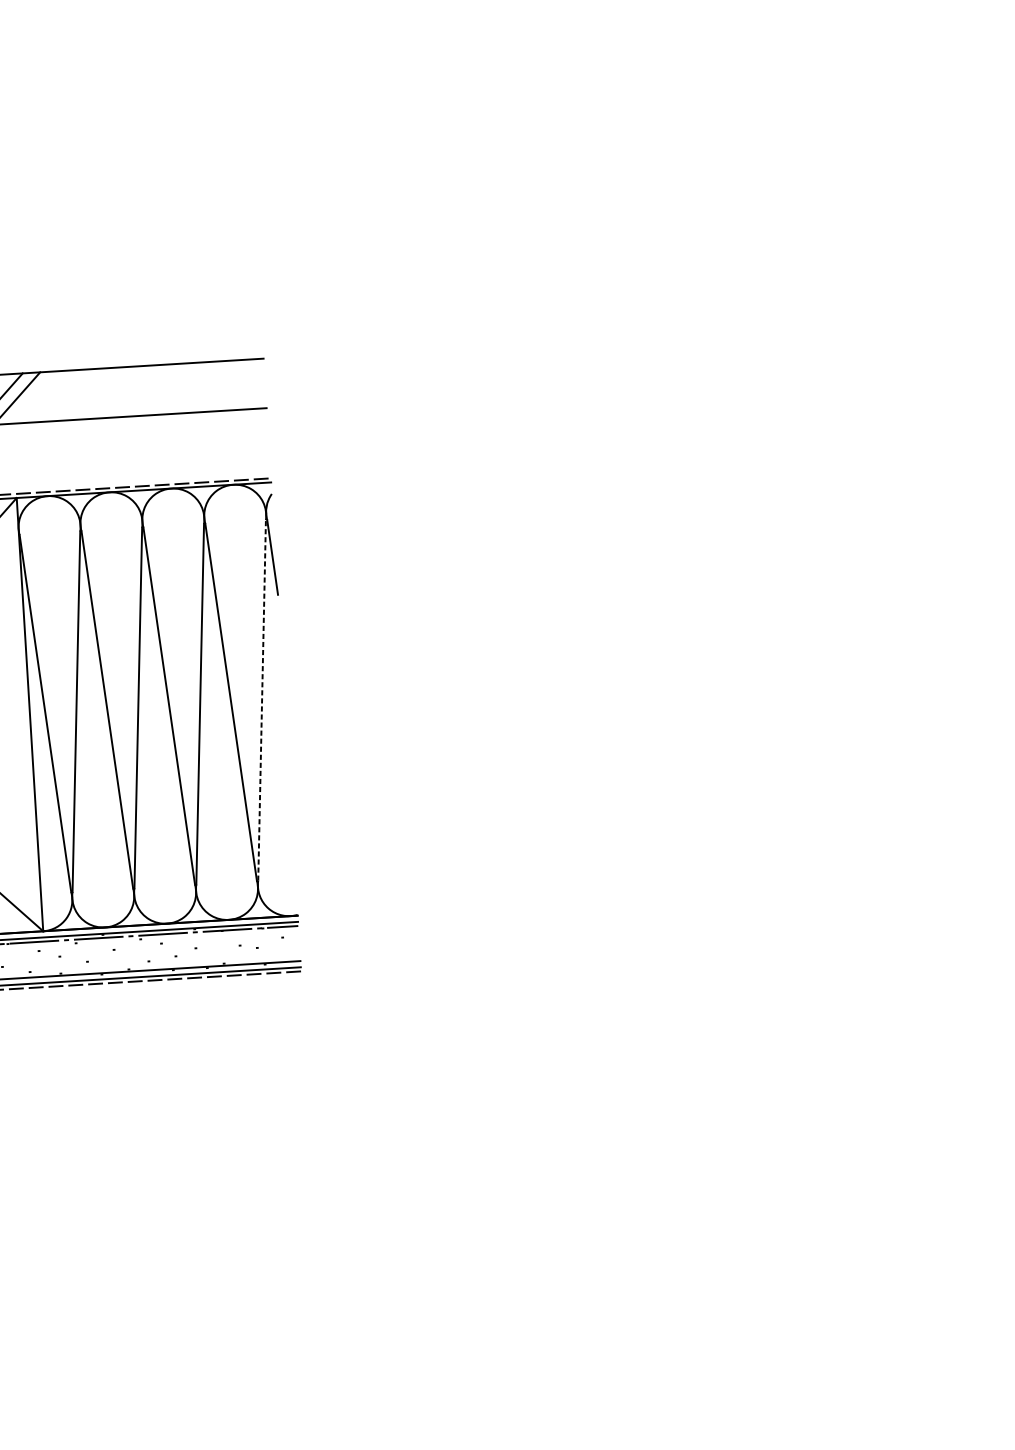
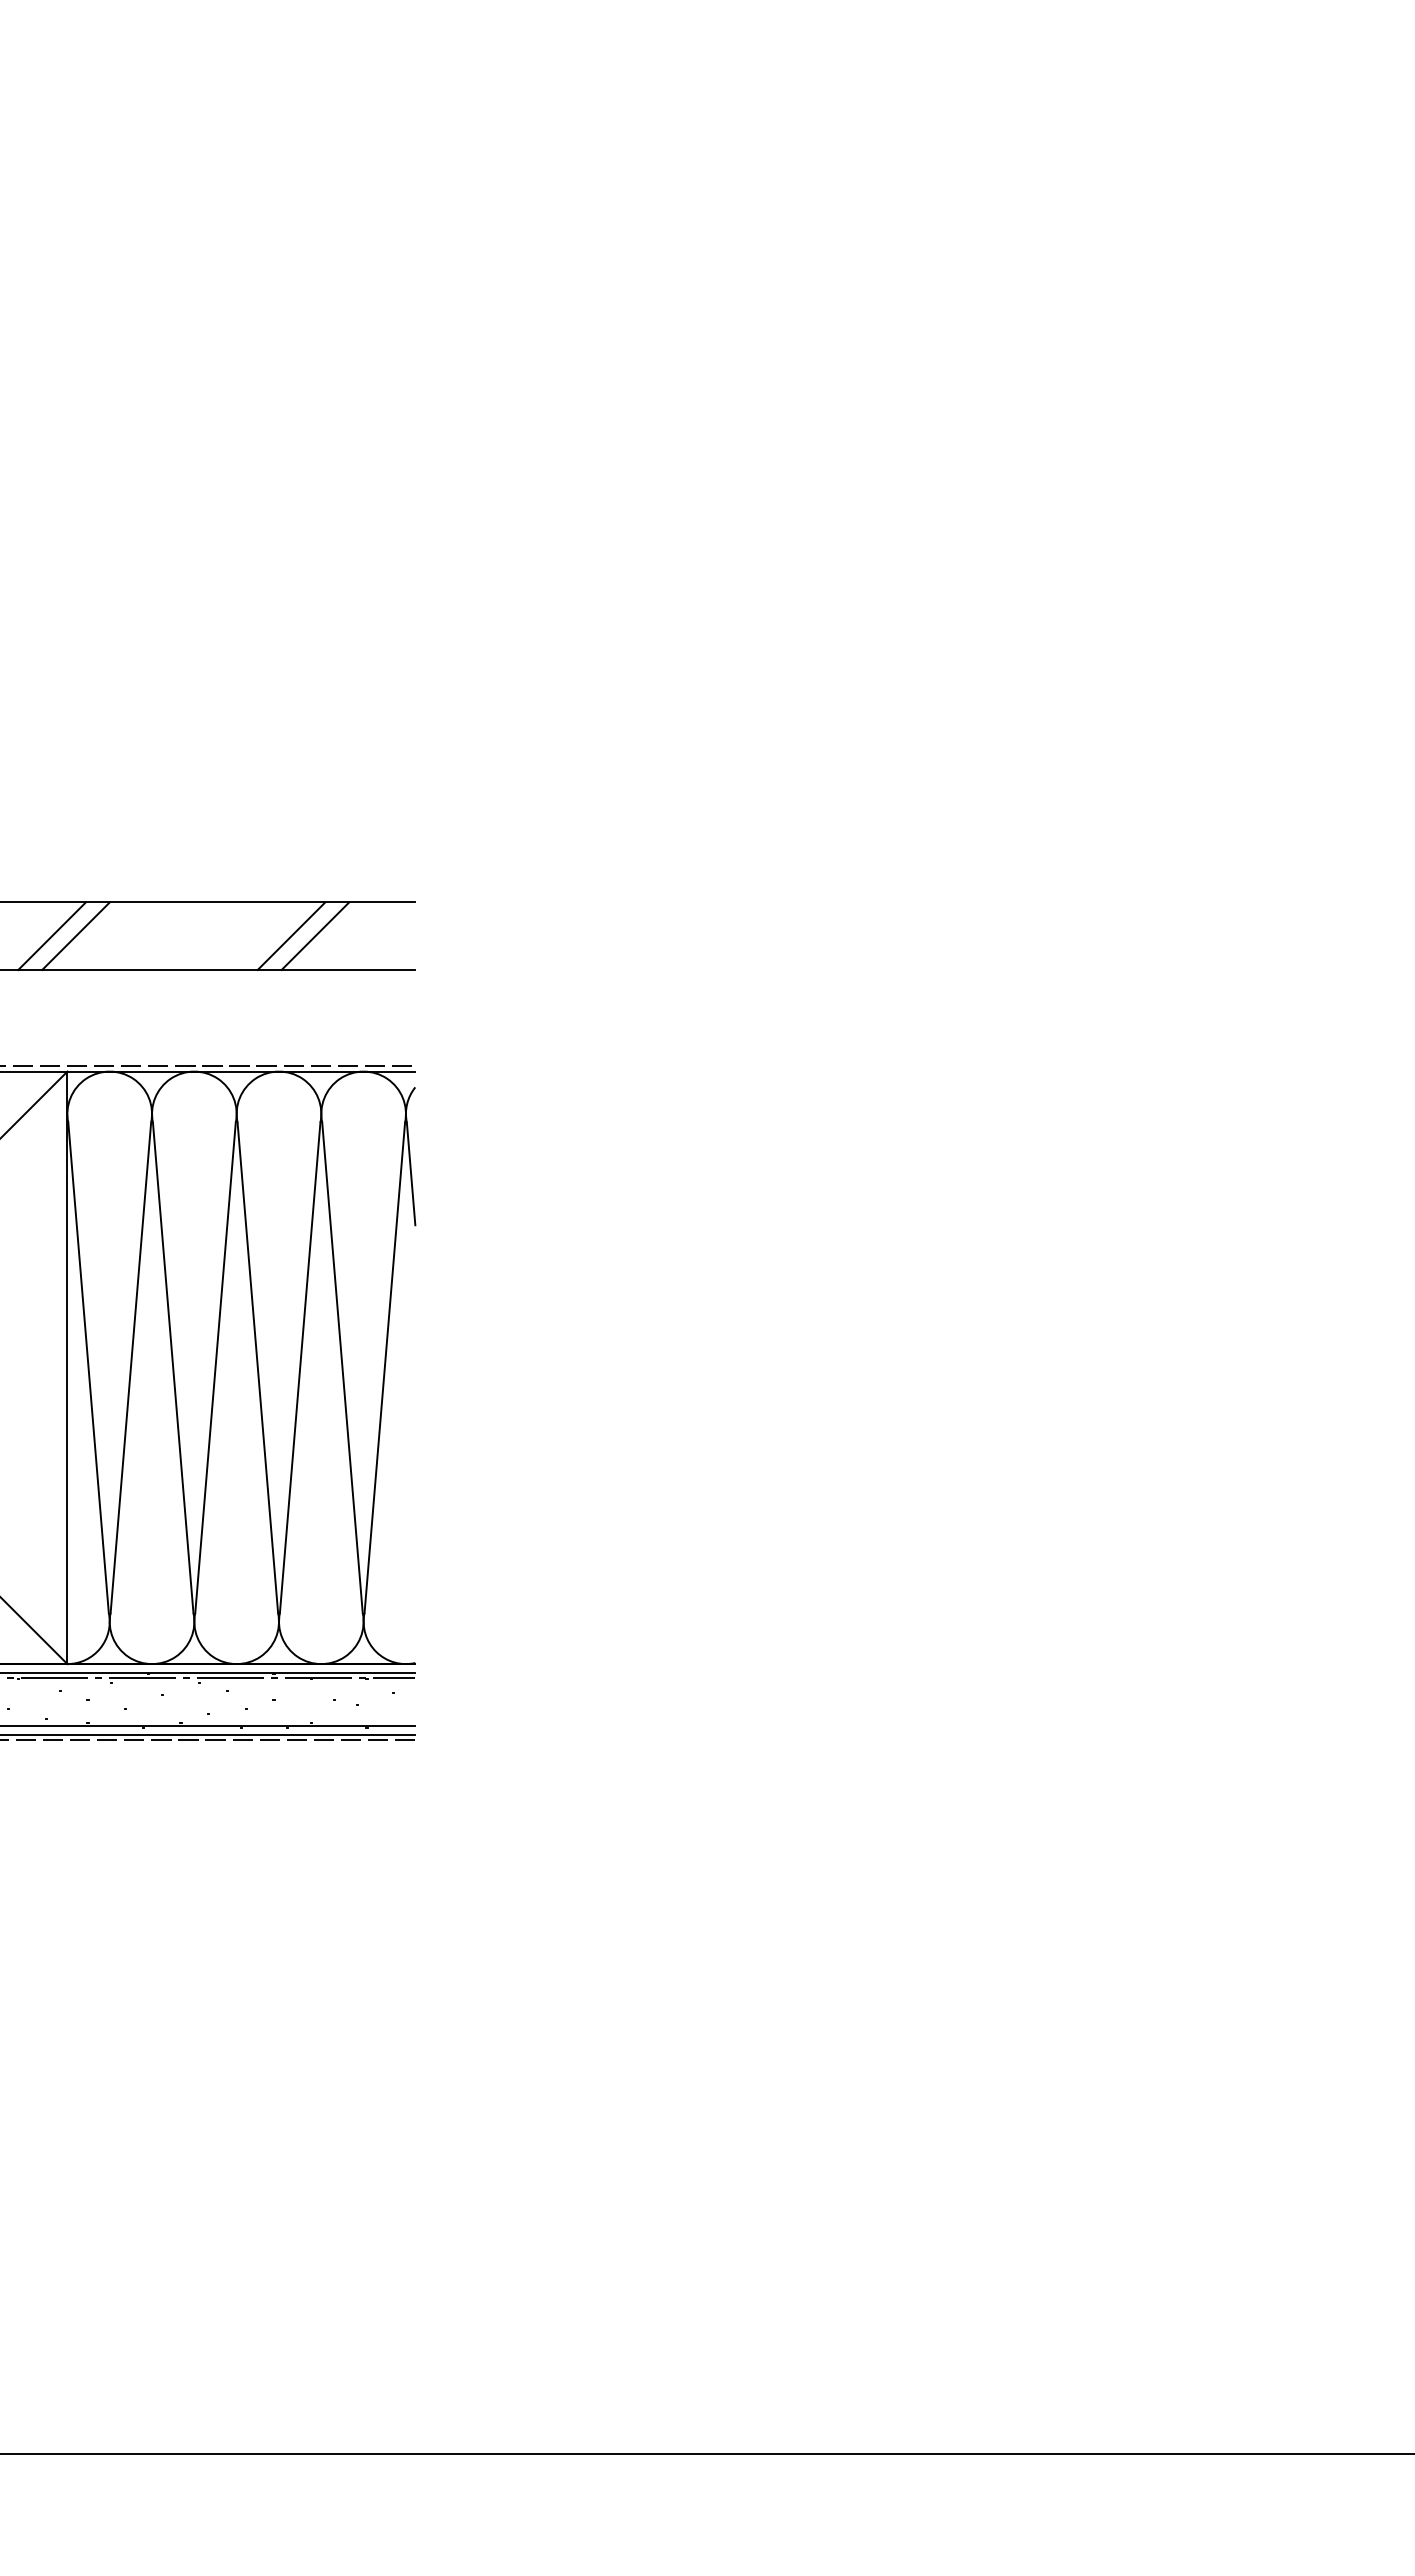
line: (192, 388) -> (315, 936), added
line: (174, 389) -> (291, 936), added
line: (261, 700) -> (384, 1367), dashed -> solid

